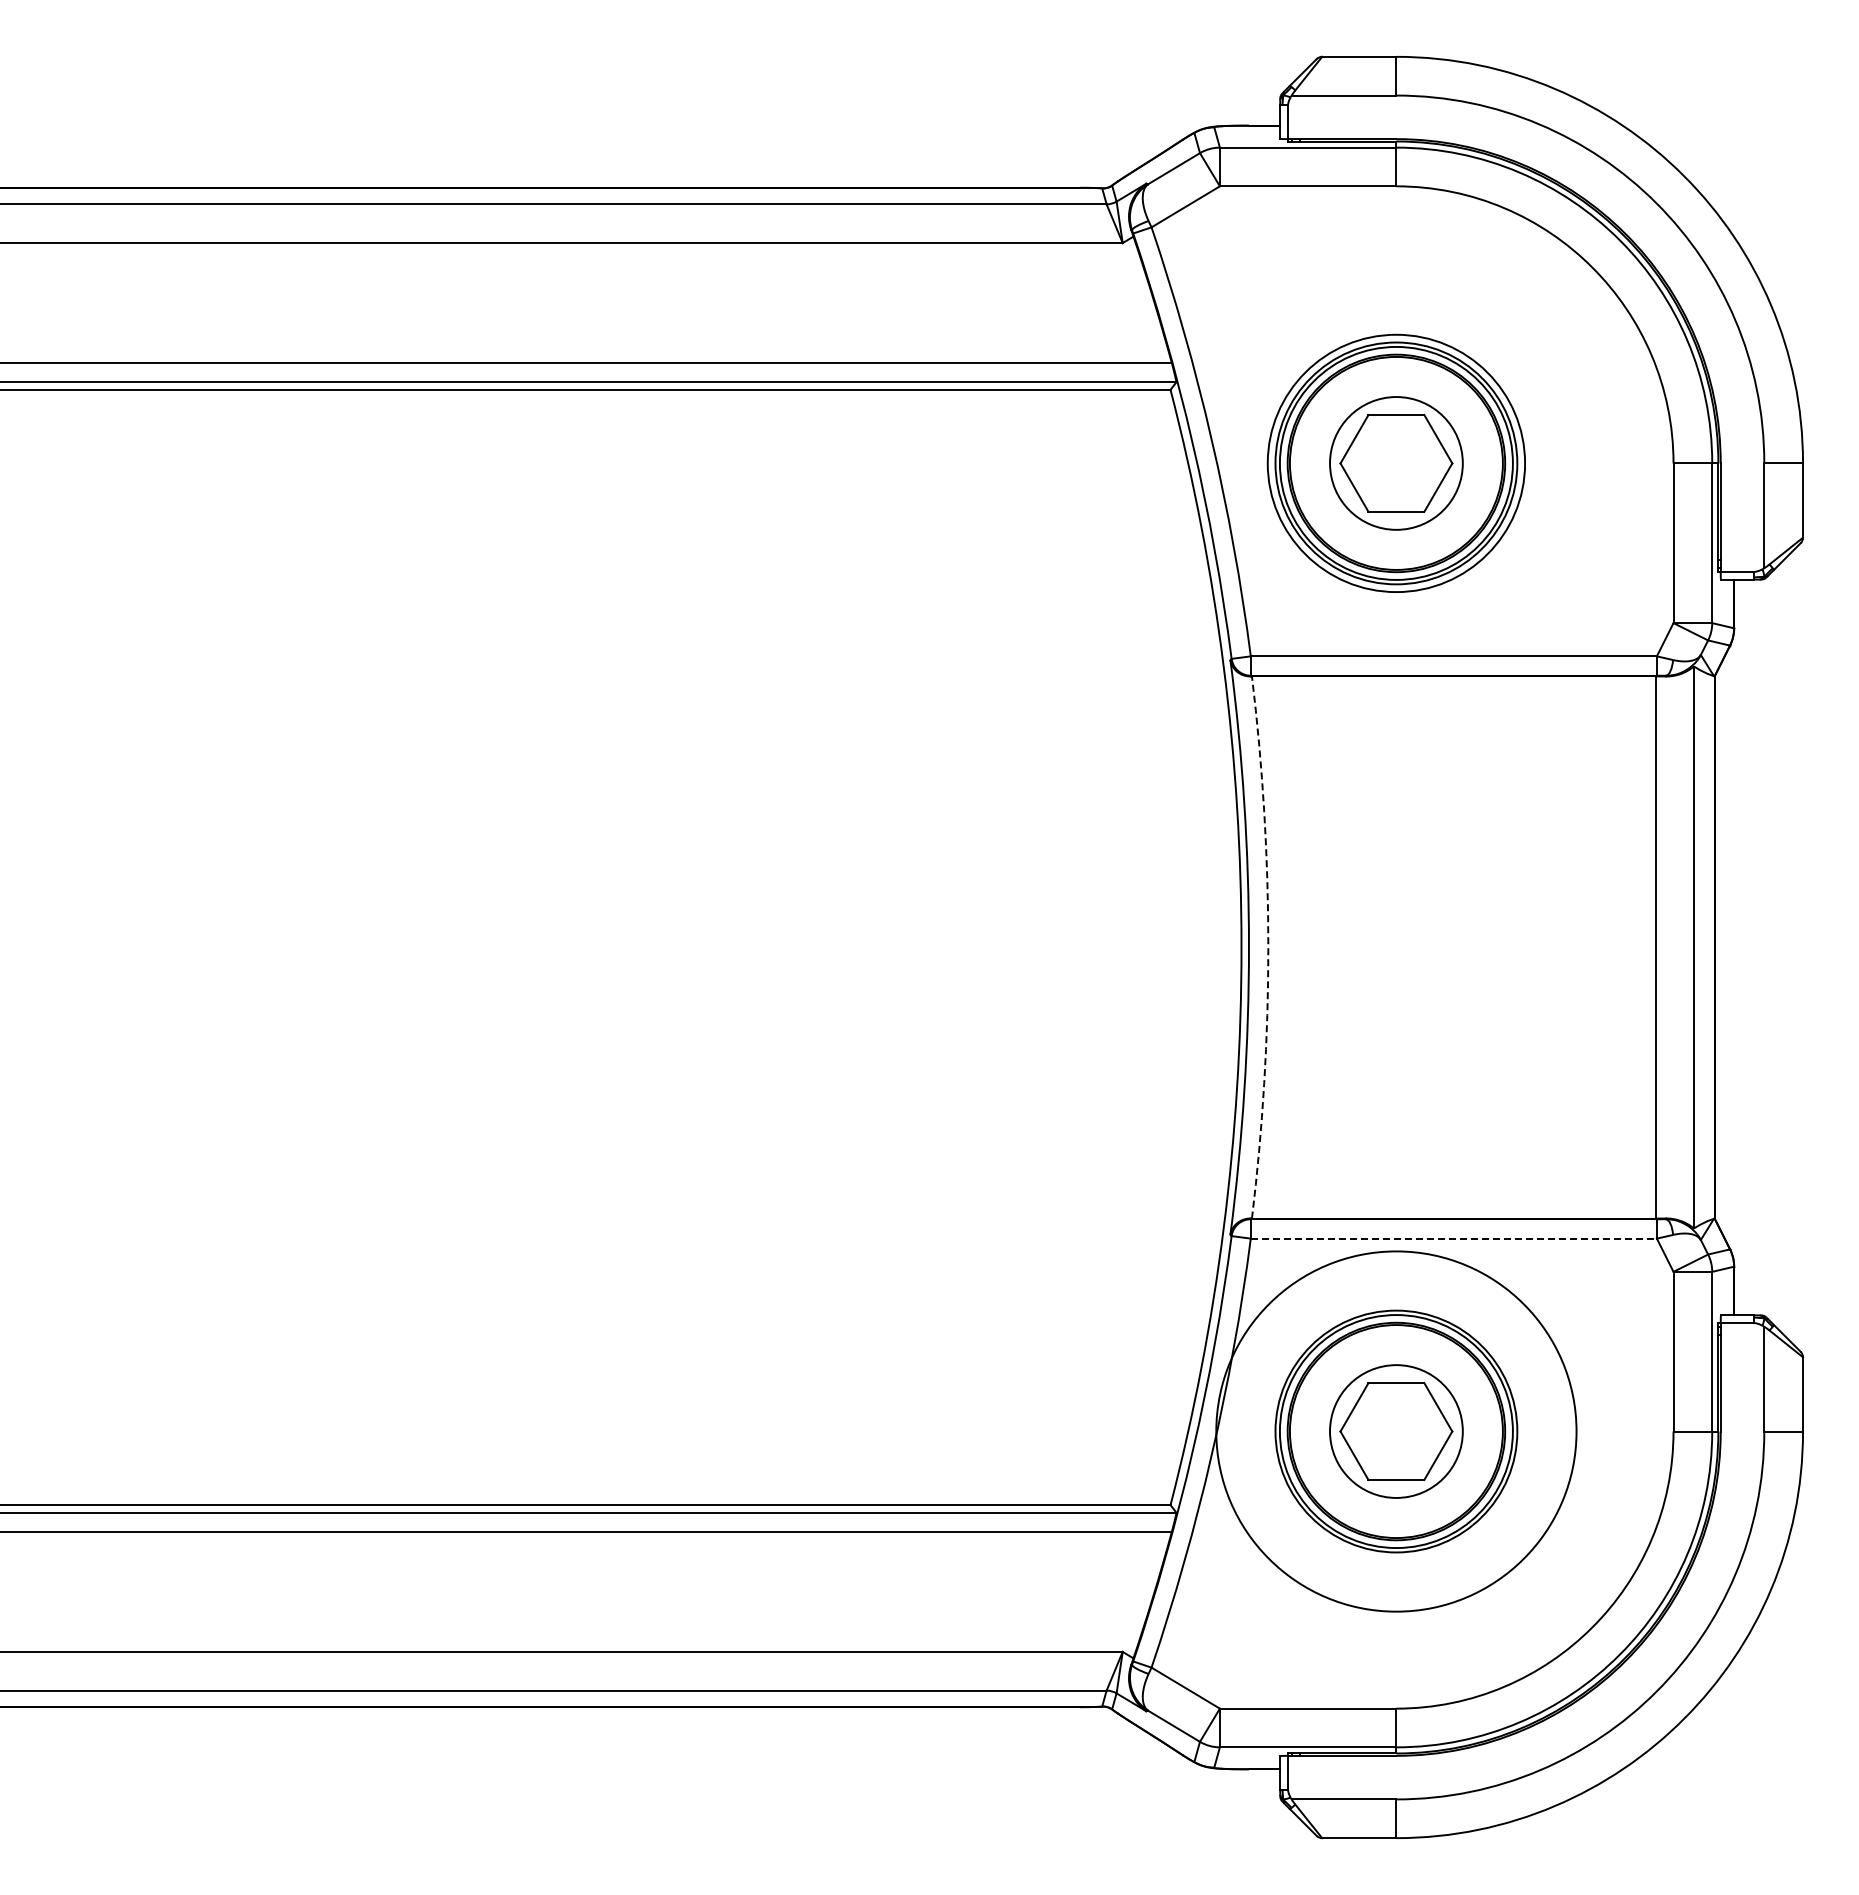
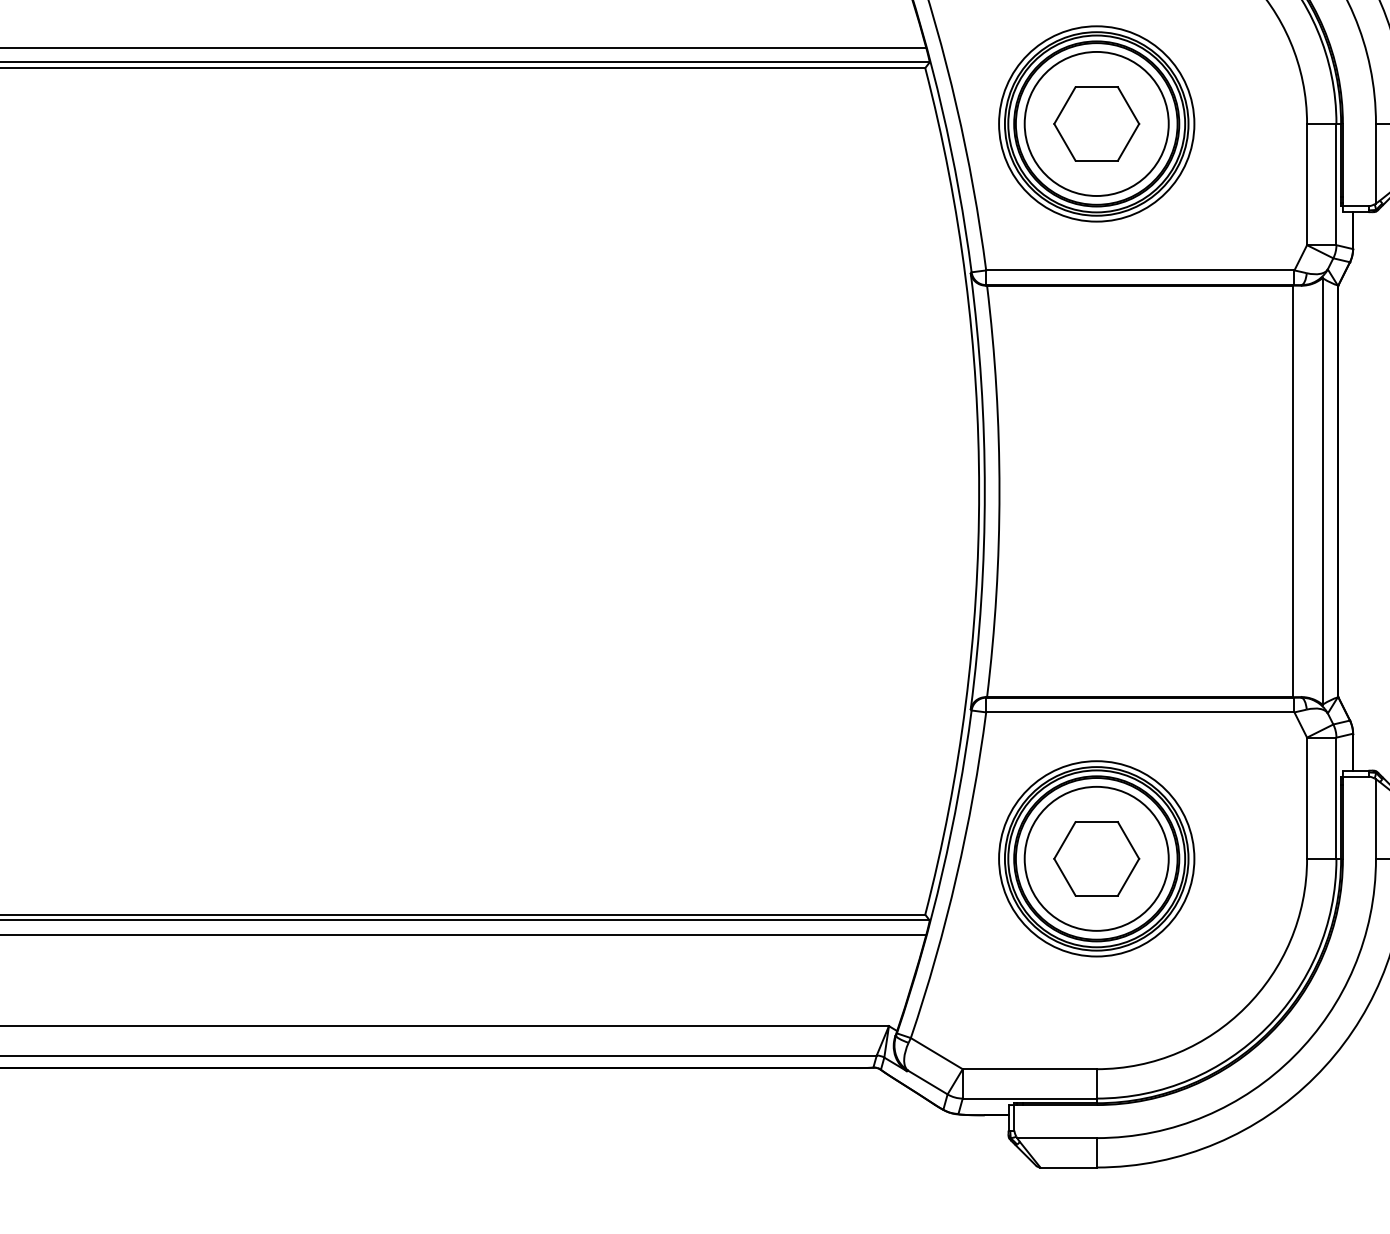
circle: (1396, 463) -> (1096, 124), size x1.43
arc: (1268, 947) -> (999, 491), dashed -> solid
line: (1454, 1238) -> (1140, 712), dashed -> solid
circle: (1396, 1431) -> (1096, 858), size x0.71
circle: (1396, 1431) -> (1096, 858), size x1.43

